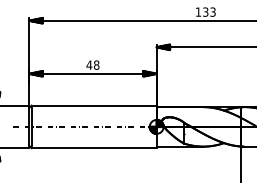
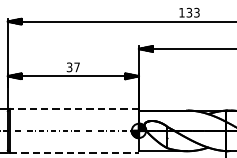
text: (92, 64) -> (72, 66), 48 -> 37
line: (94, 105) -> (74, 108), solid -> dashed
line: (94, 148) -> (74, 153), solid -> dashed

